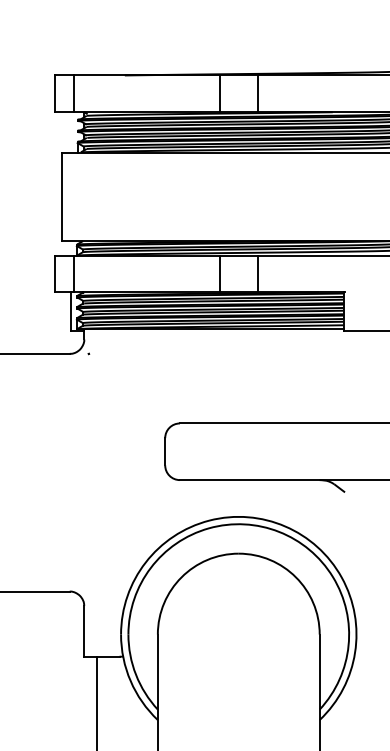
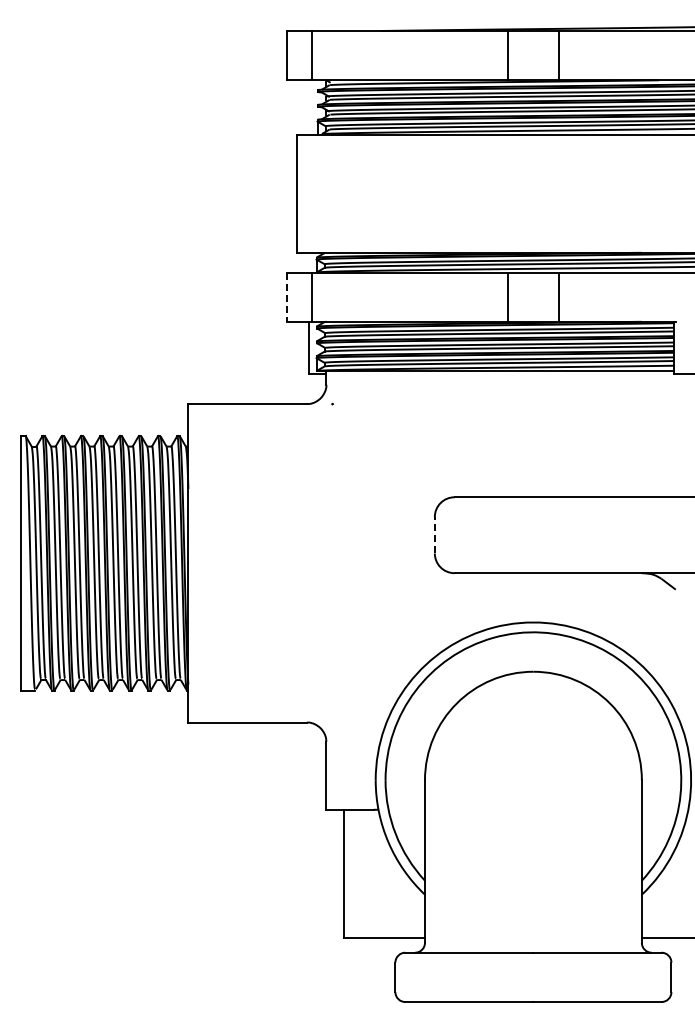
line: (54, 274) -> (286, 297), solid -> dashed
line: (164, 451) -> (434, 534), solid -> dashed

